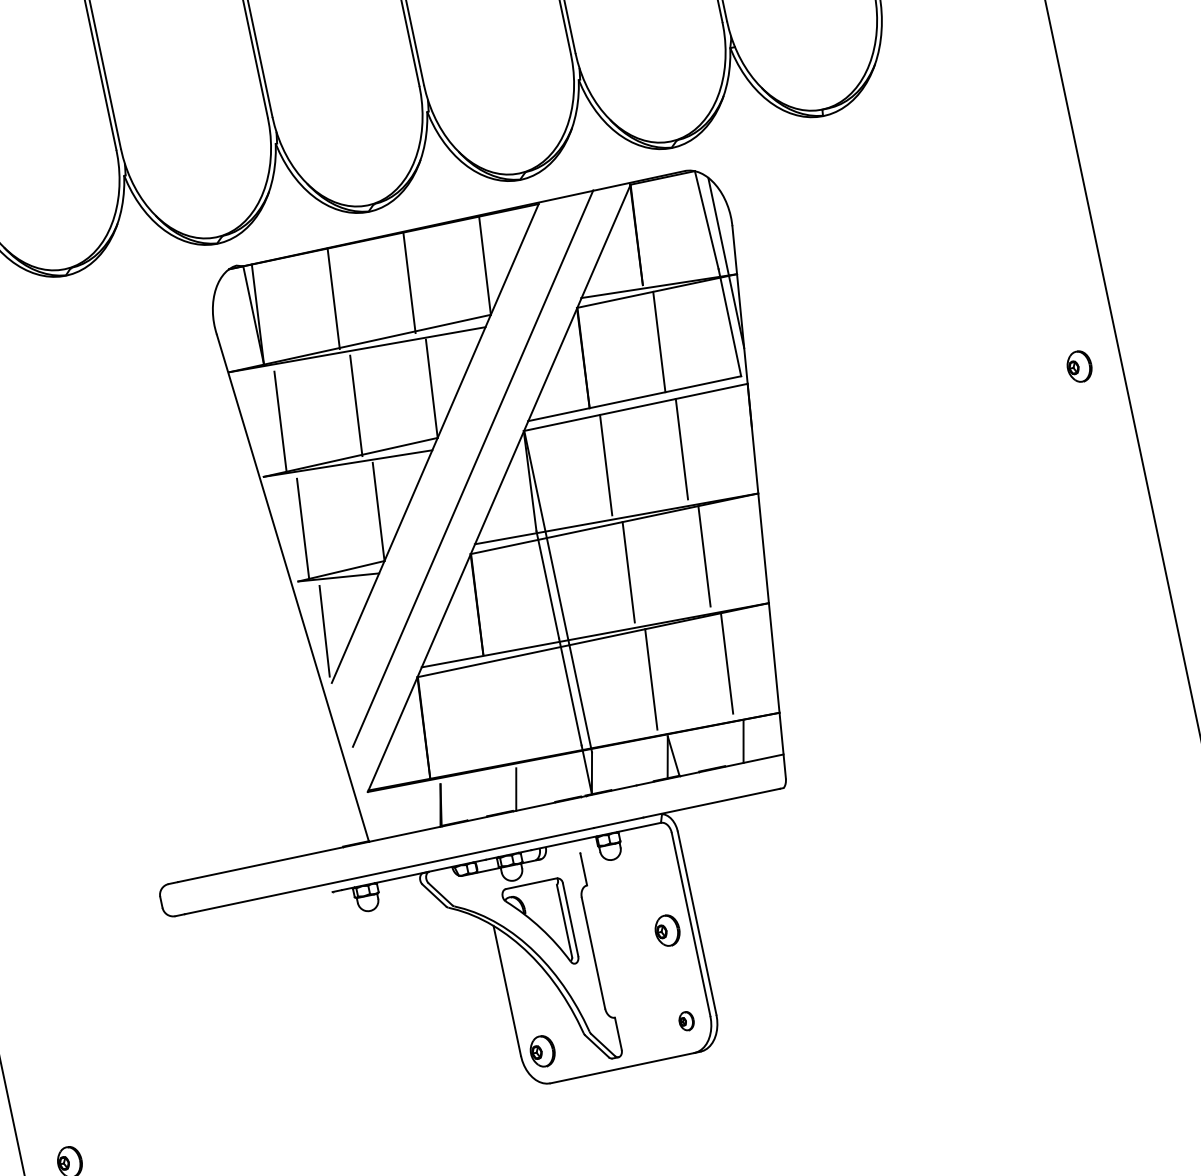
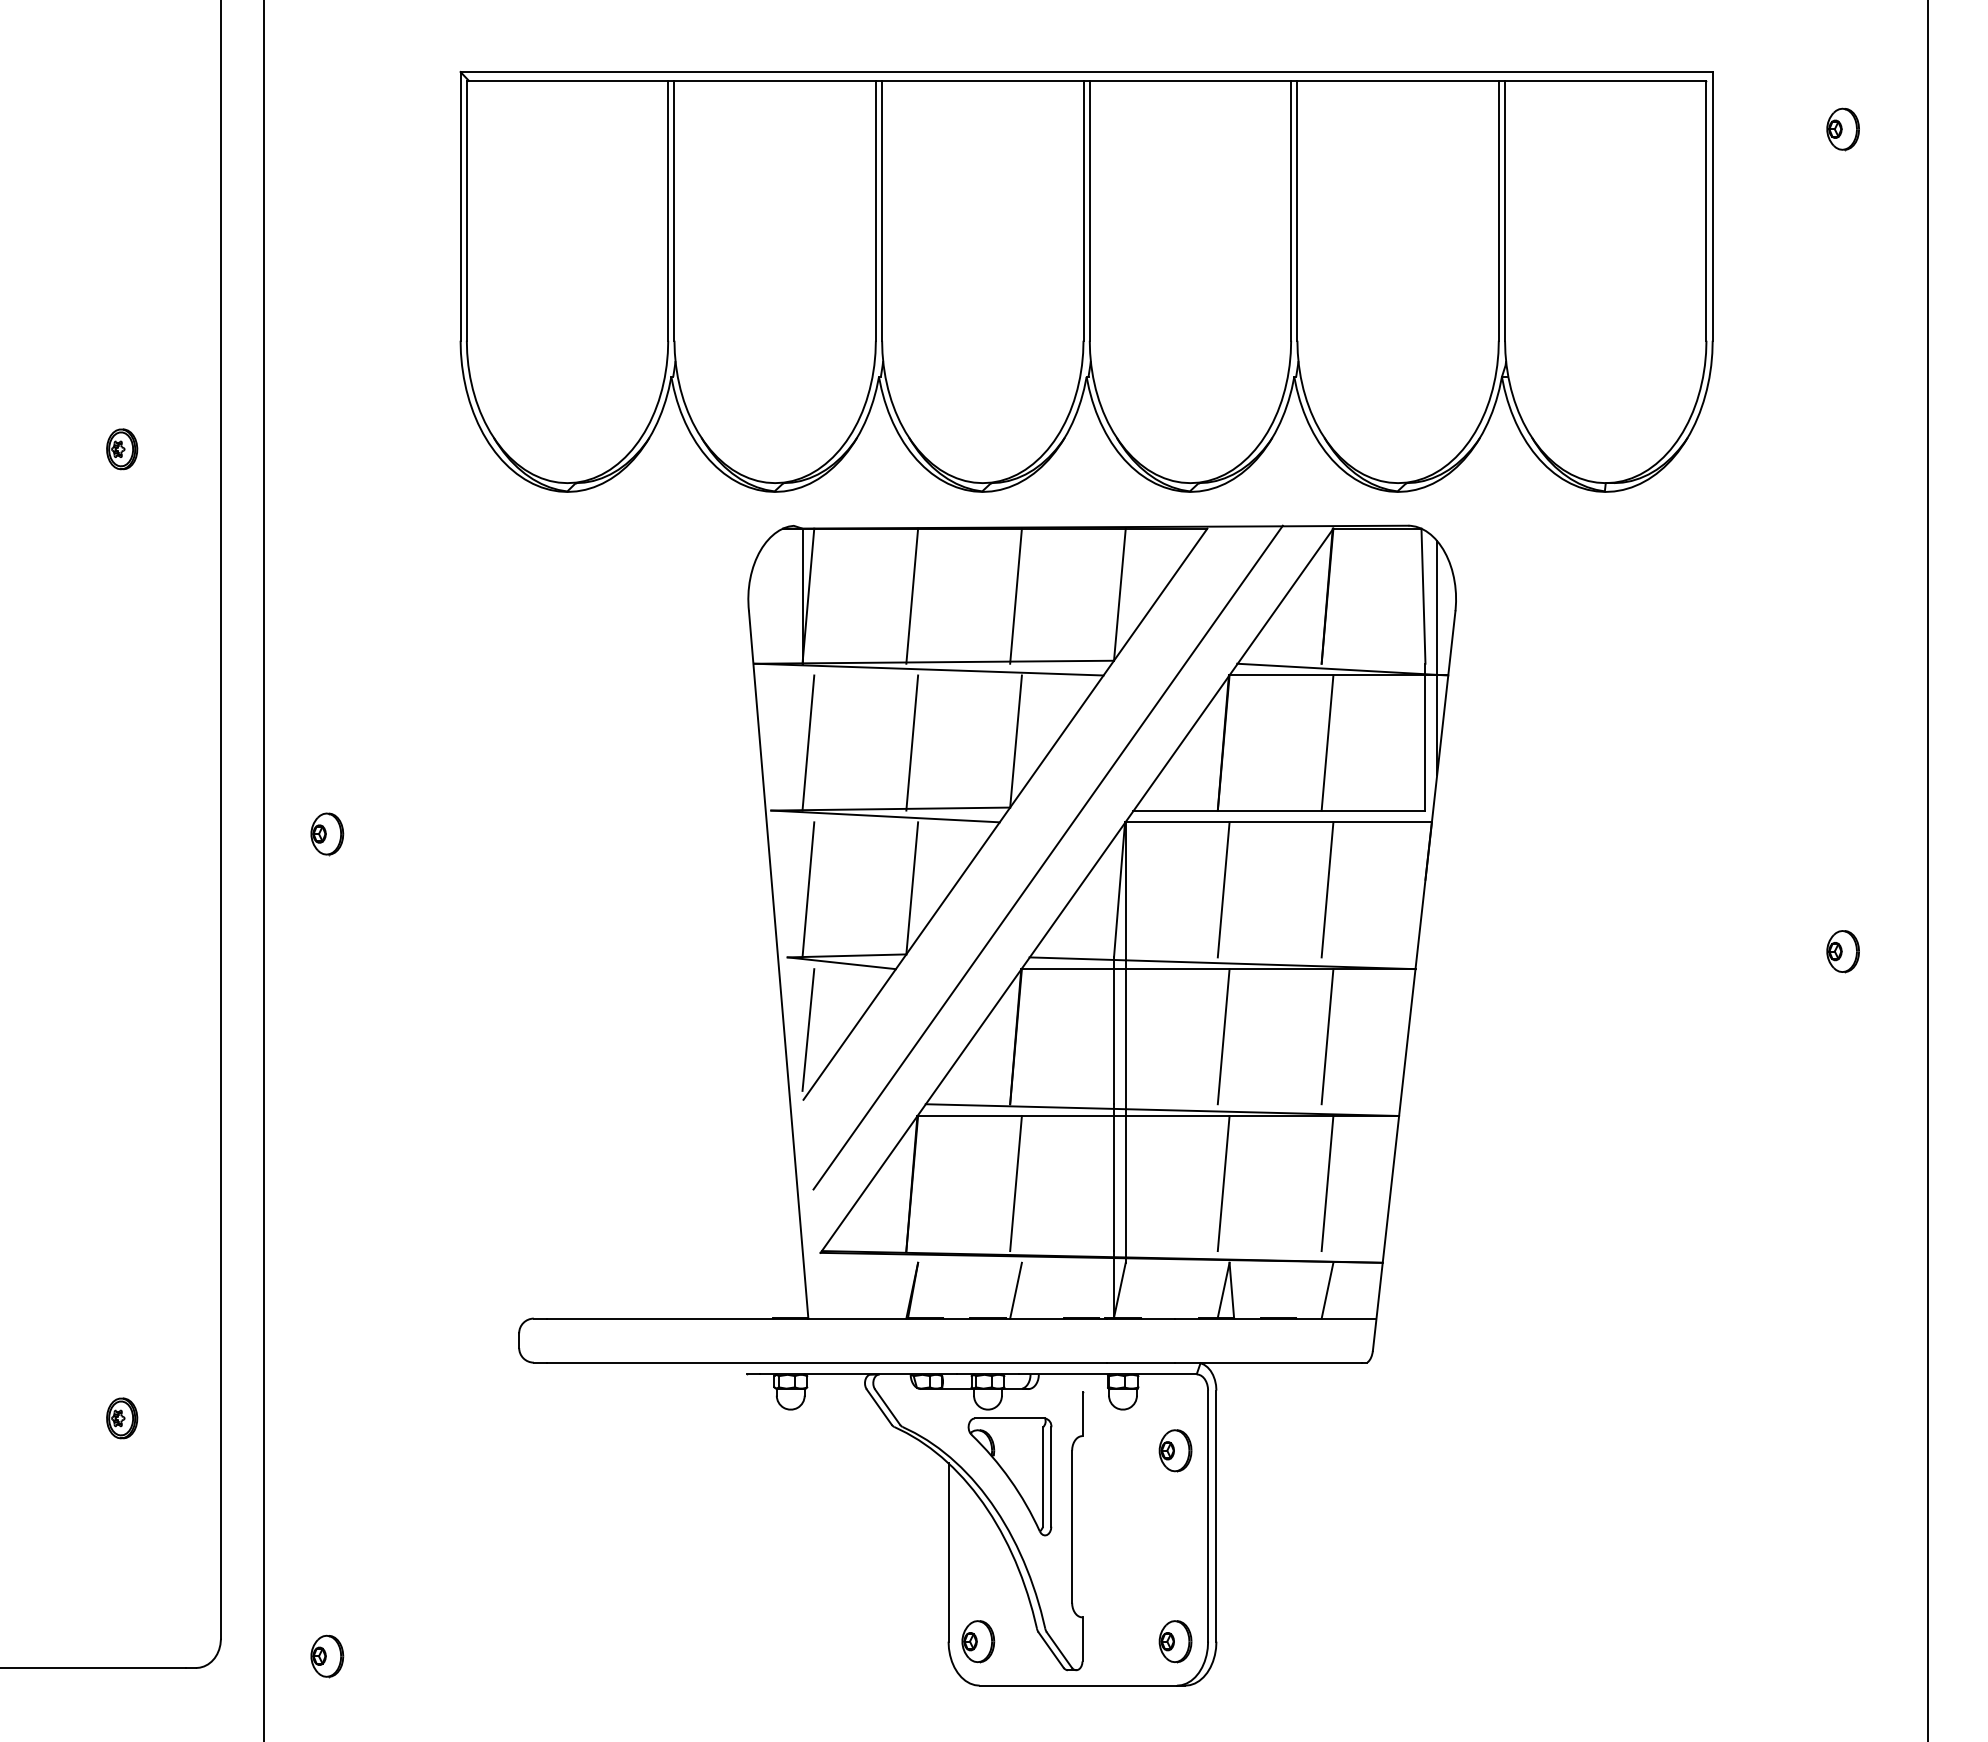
part: (1079, 366) -> (1842, 951), moved
line: (499, 711) -> (1015, 1183), added
part: (667, 930) -> (1175, 1450), moved
part: (686, 1021) -> (1175, 1641), size x1.67

